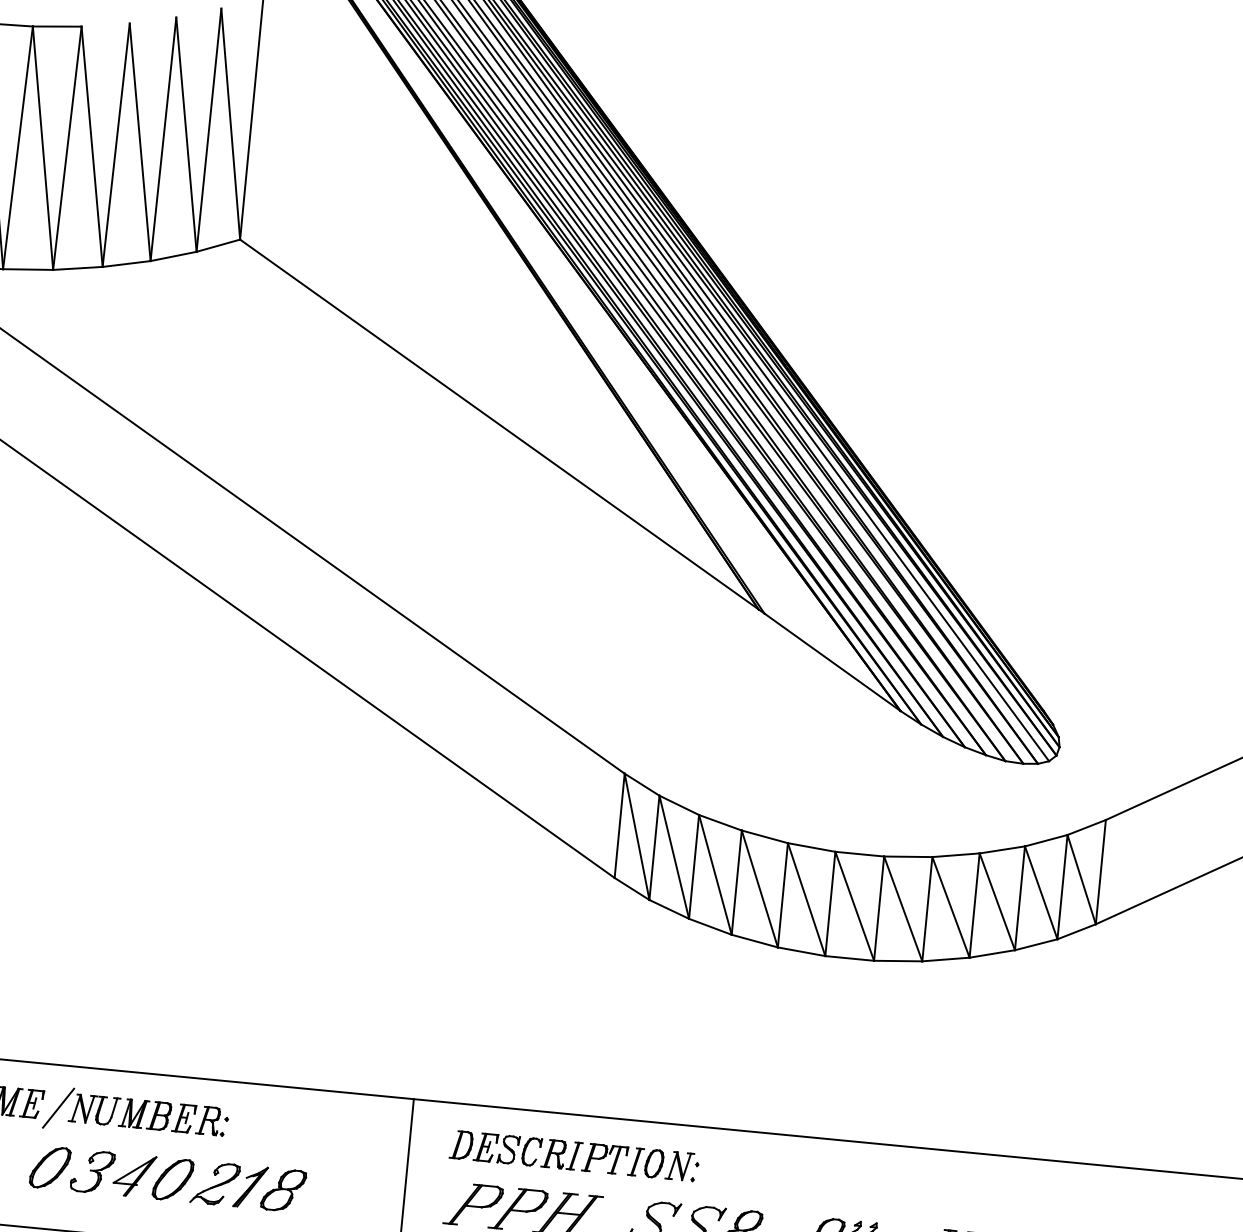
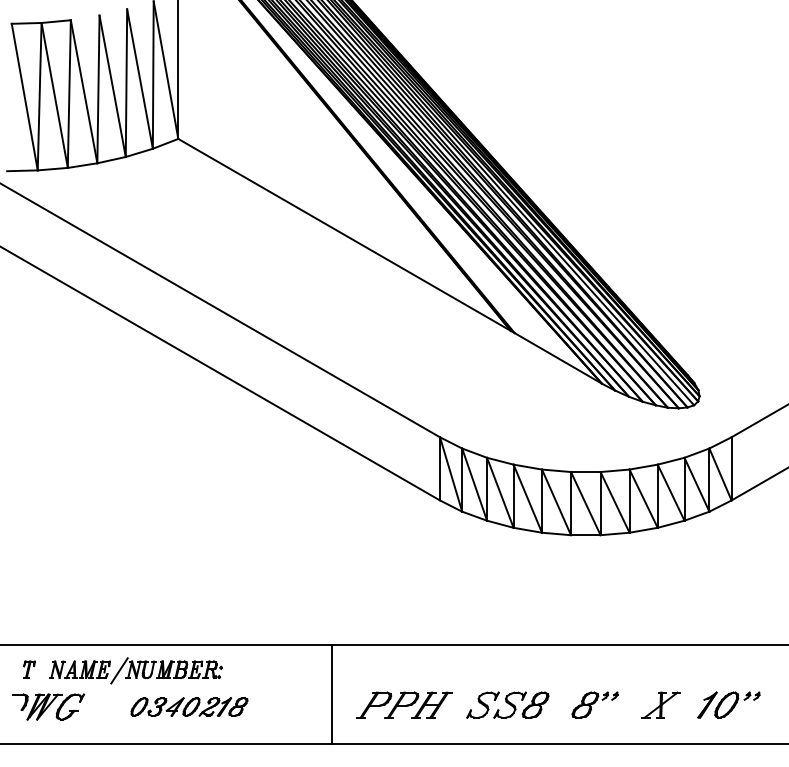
part: (573, 1155) -> (431, 669), removed
part: (168, 1178) -> (189, 706), size x0.7

